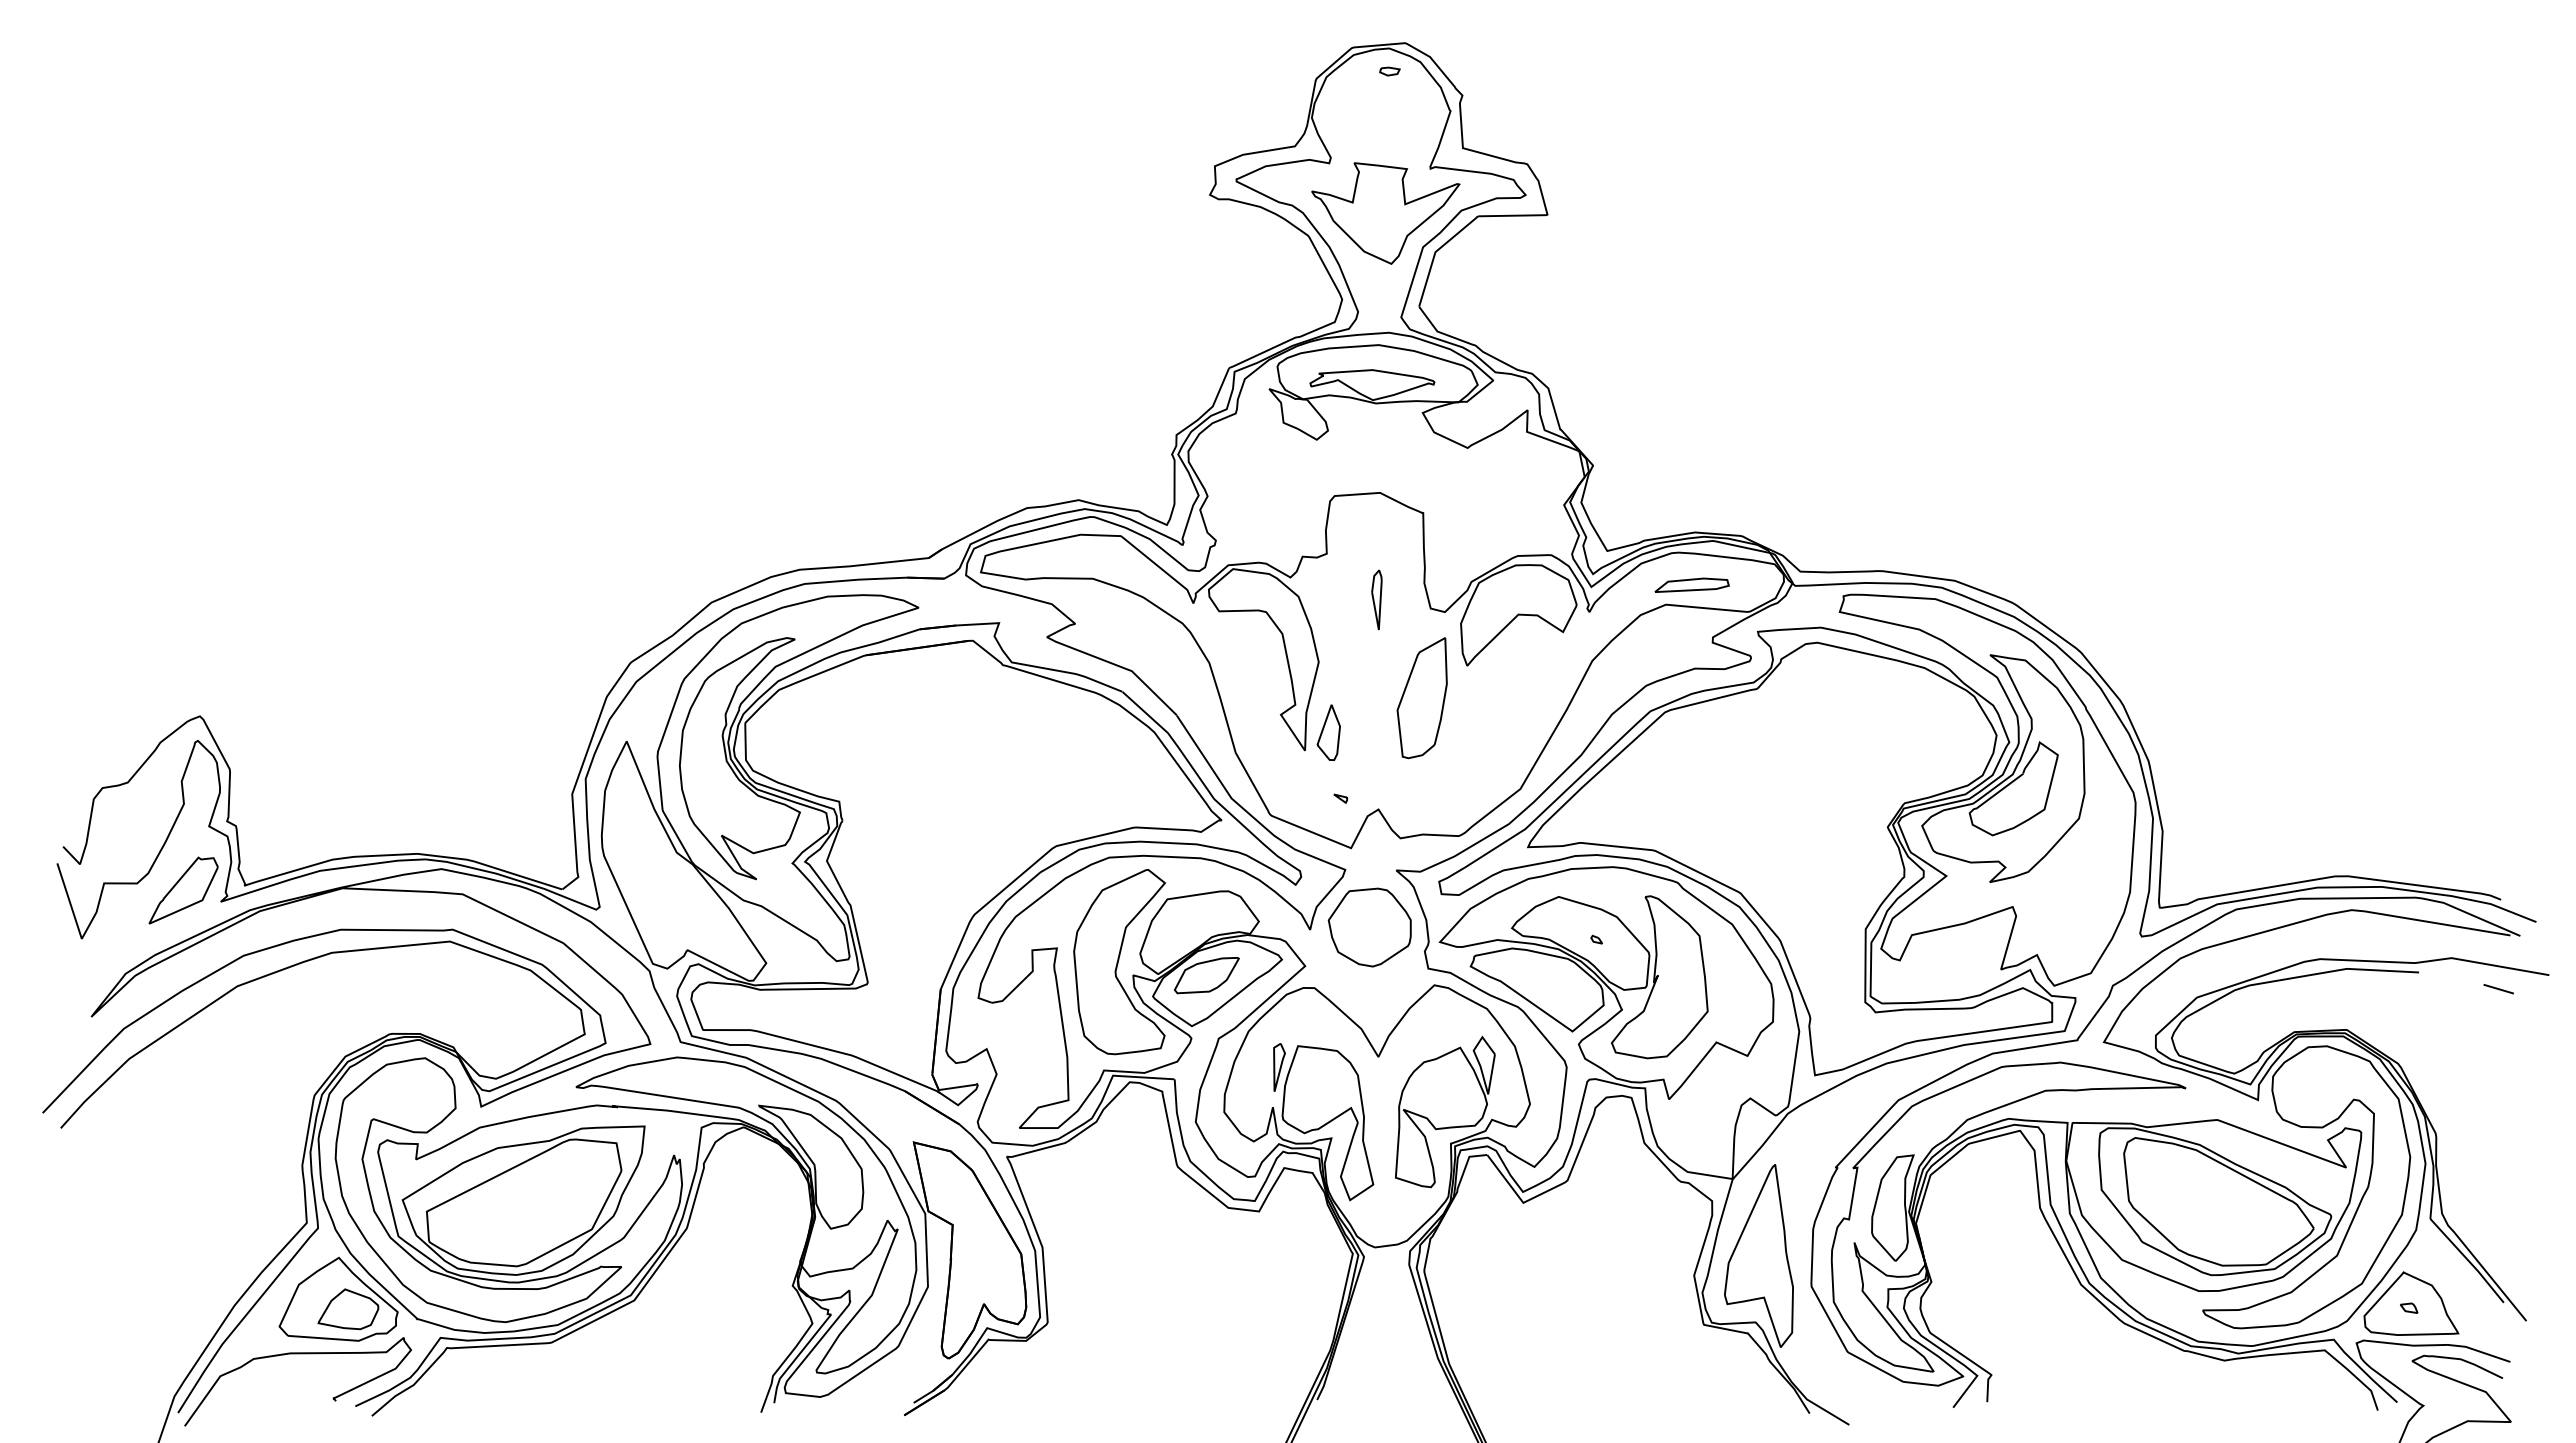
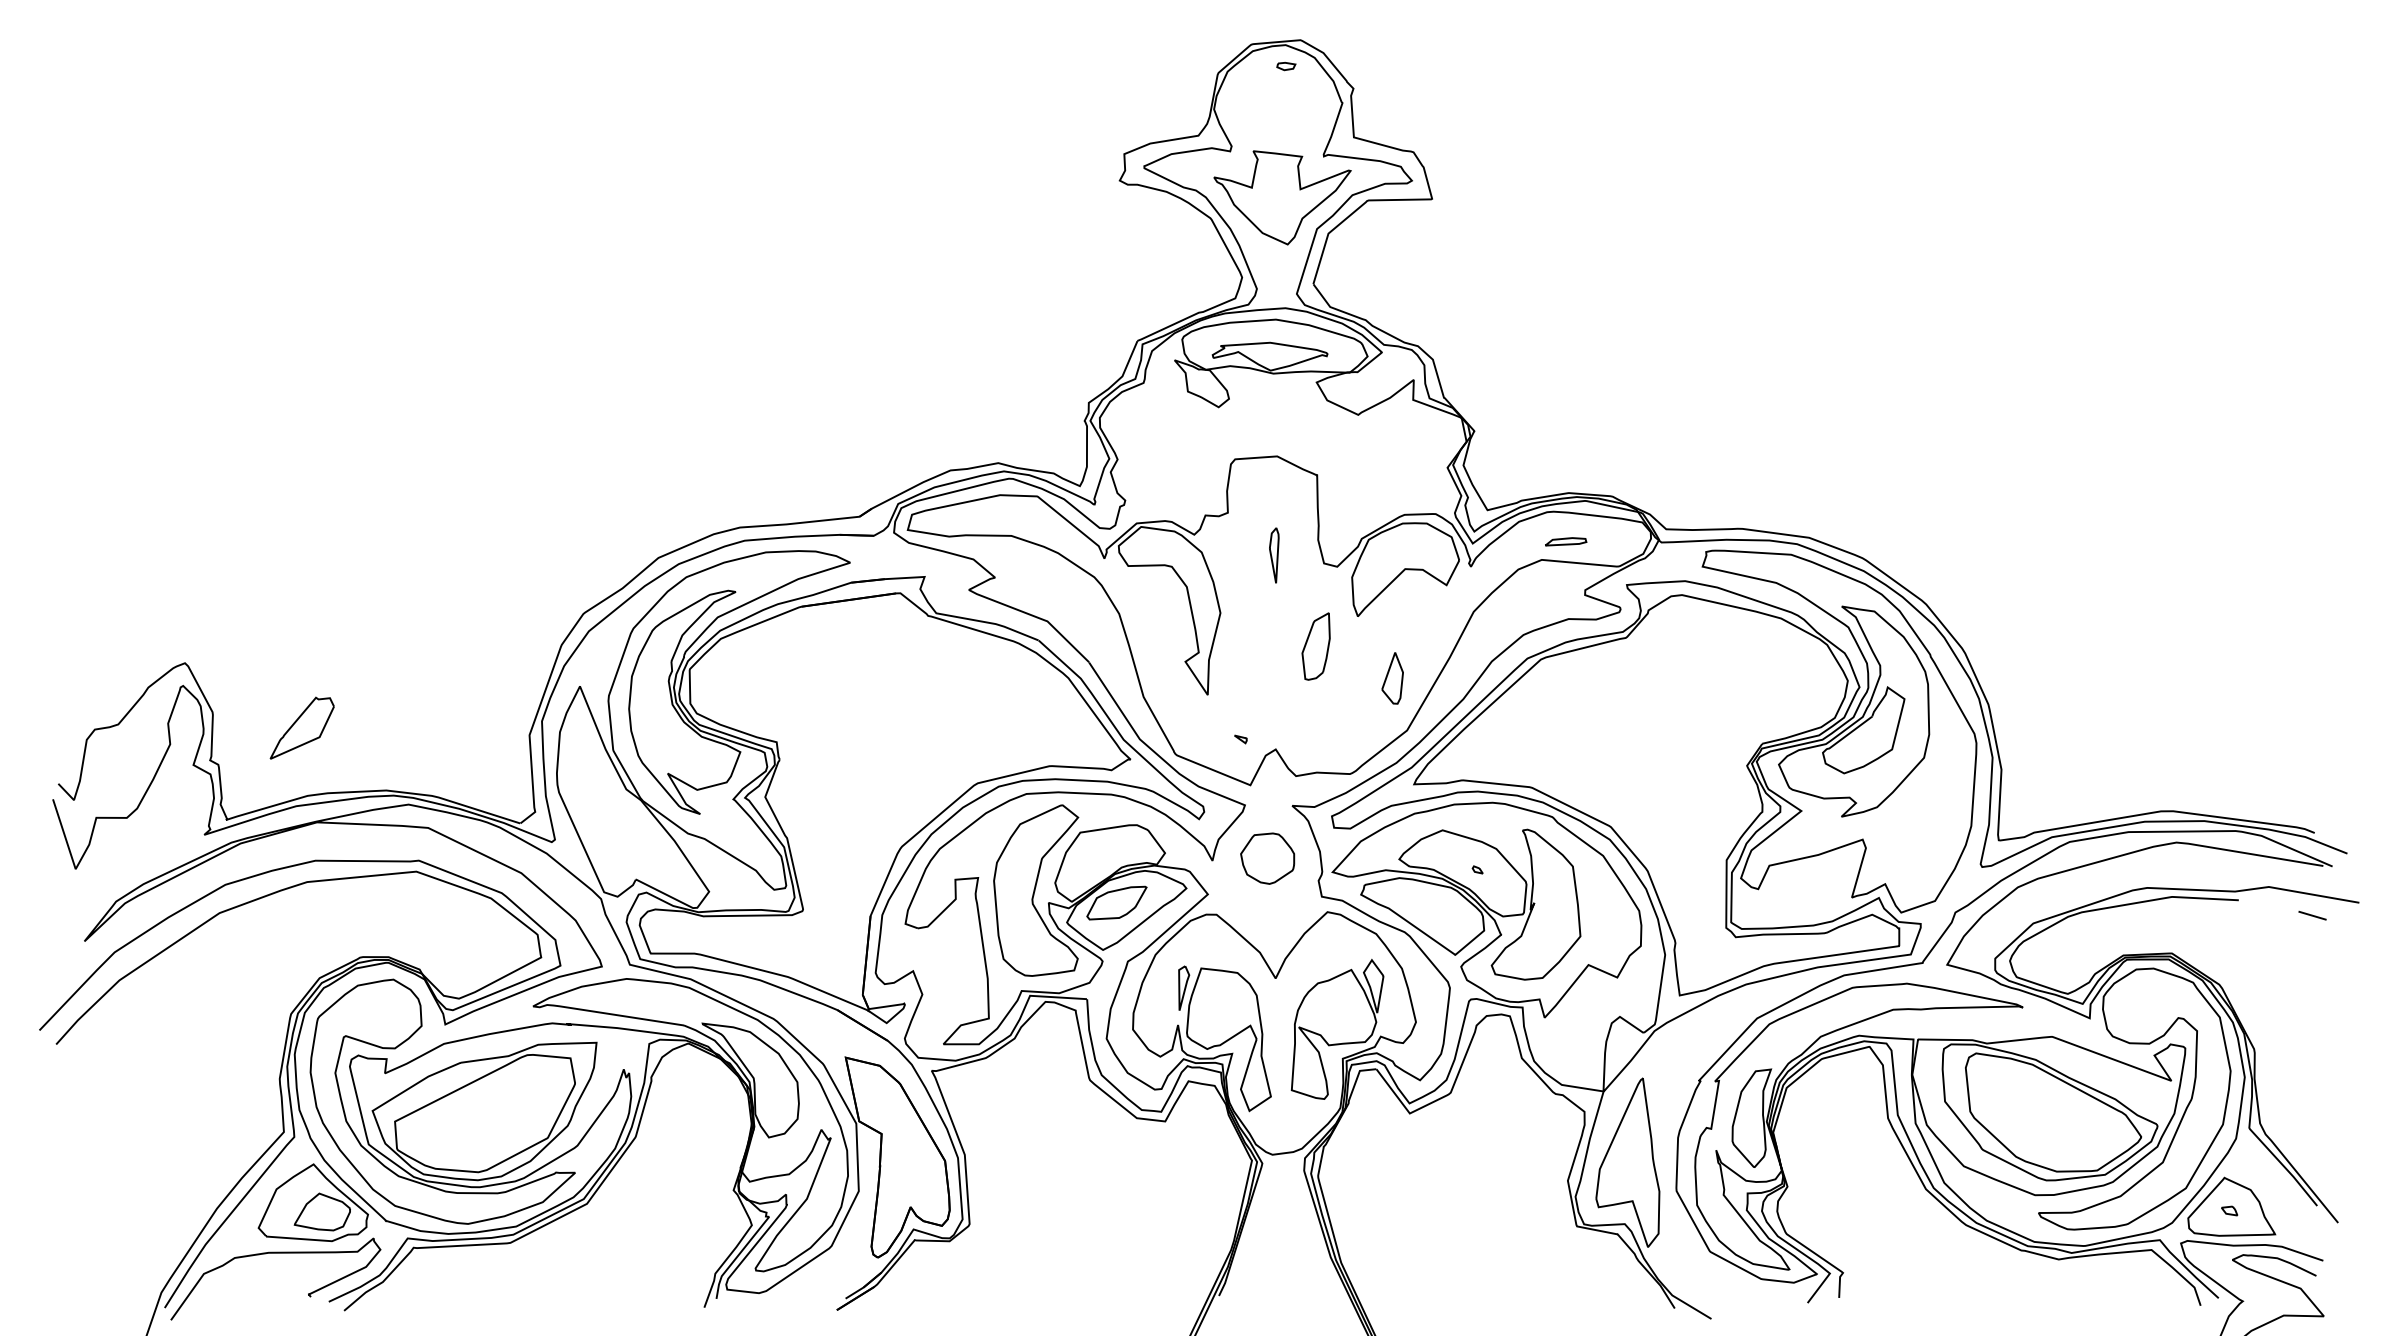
part: (1691, 584) -> (1565, 541), size x0.6
part: (1421, 698) -> (1315, 646), size x0.6
part: (1328, 732) -> (1392, 678), moved
part: (183, 890) -> (302, 728), moved
part: (1369, 927) -> (1267, 858), size x0.7

